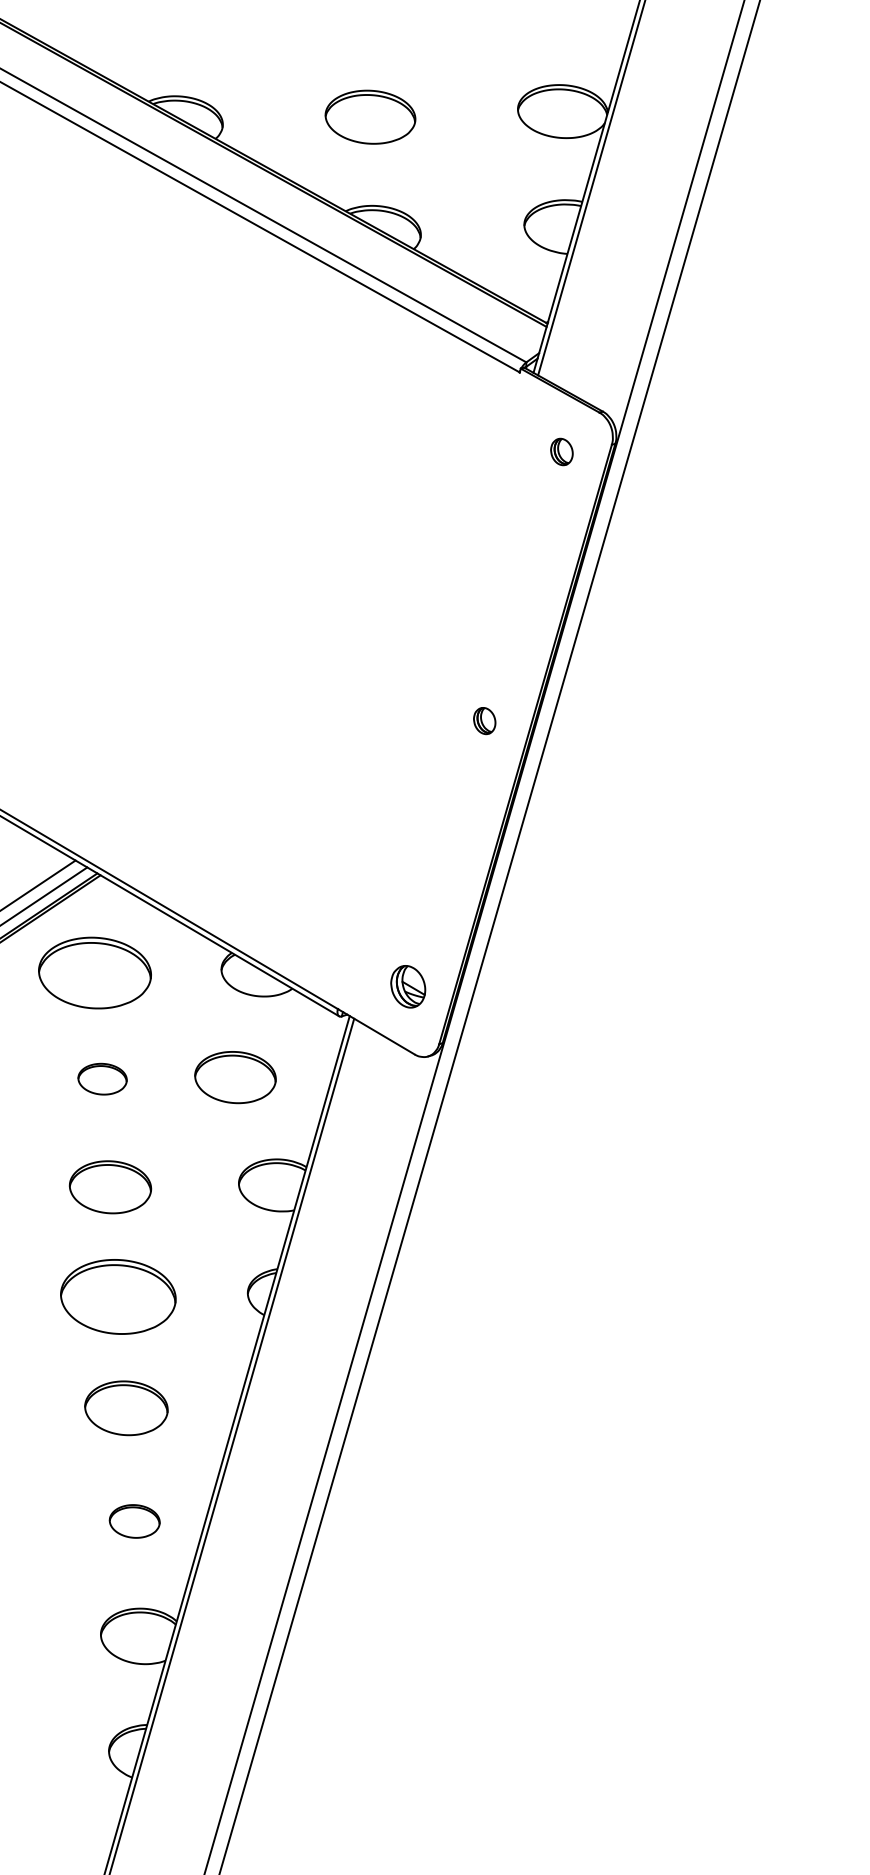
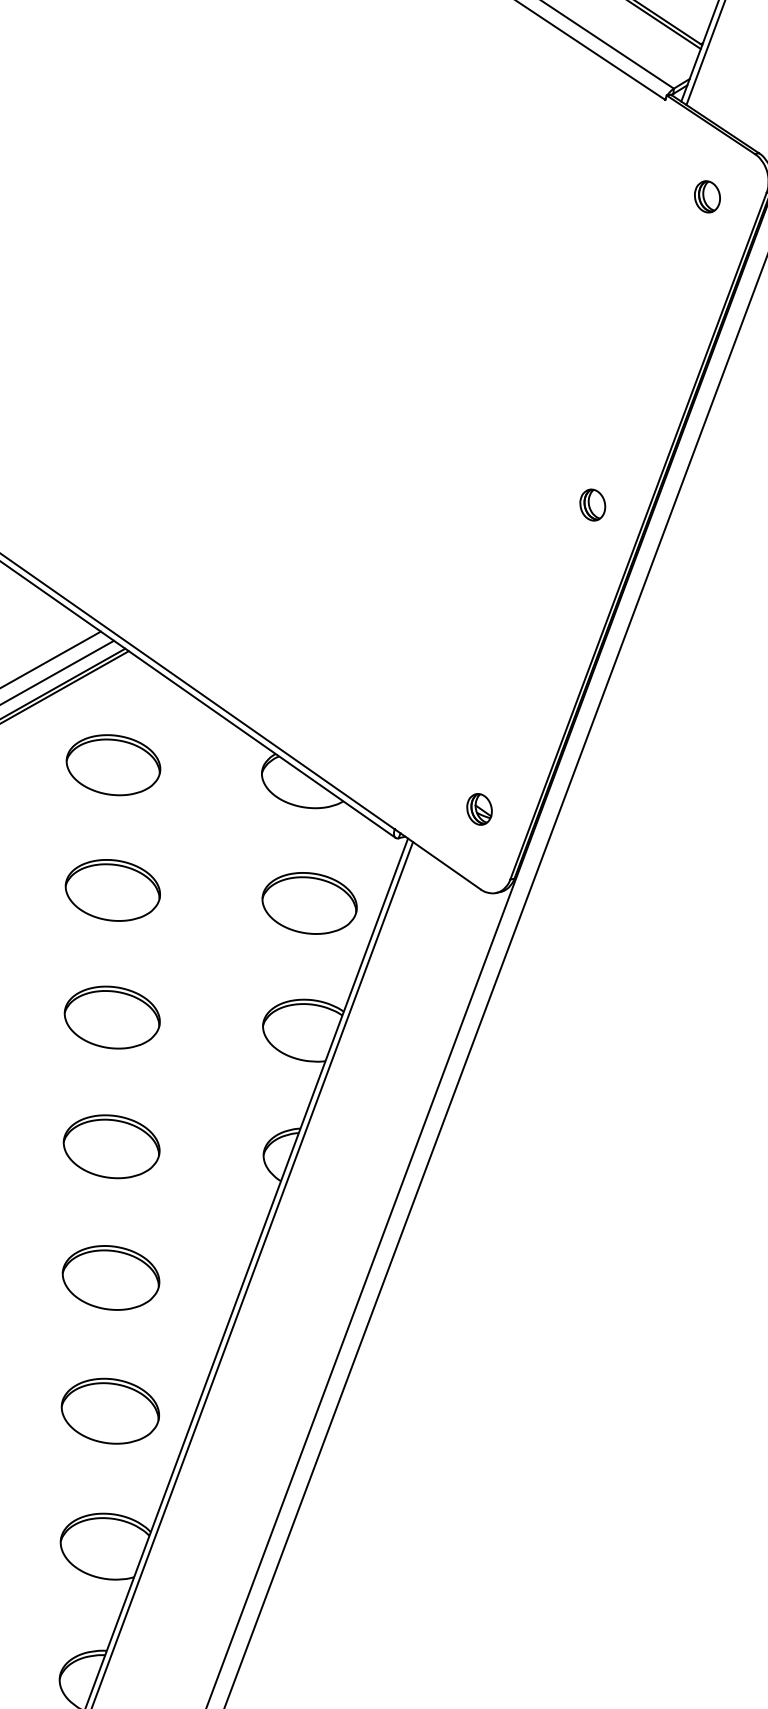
part: (94, 972) -> (112, 764), size x0.71
part: (408, 986) -> (479, 809), size x0.62
part: (235, 1077) -> (309, 903), moved
part: (102, 1078) -> (112, 889), size x1.67
part: (118, 1296) -> (111, 1146), size x0.71
part: (134, 1521) -> (110, 1411), size x1.67

